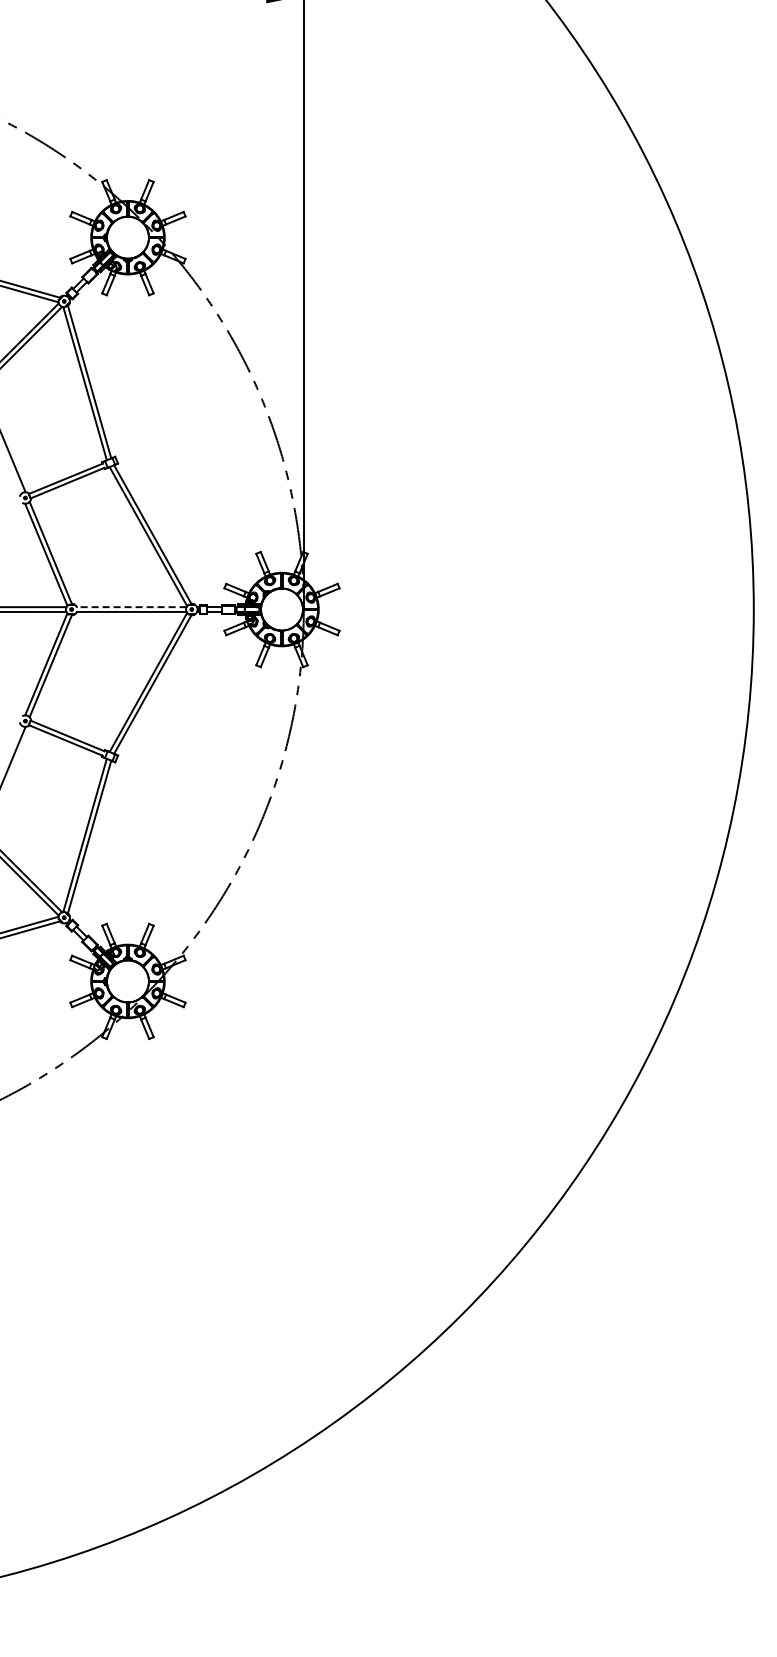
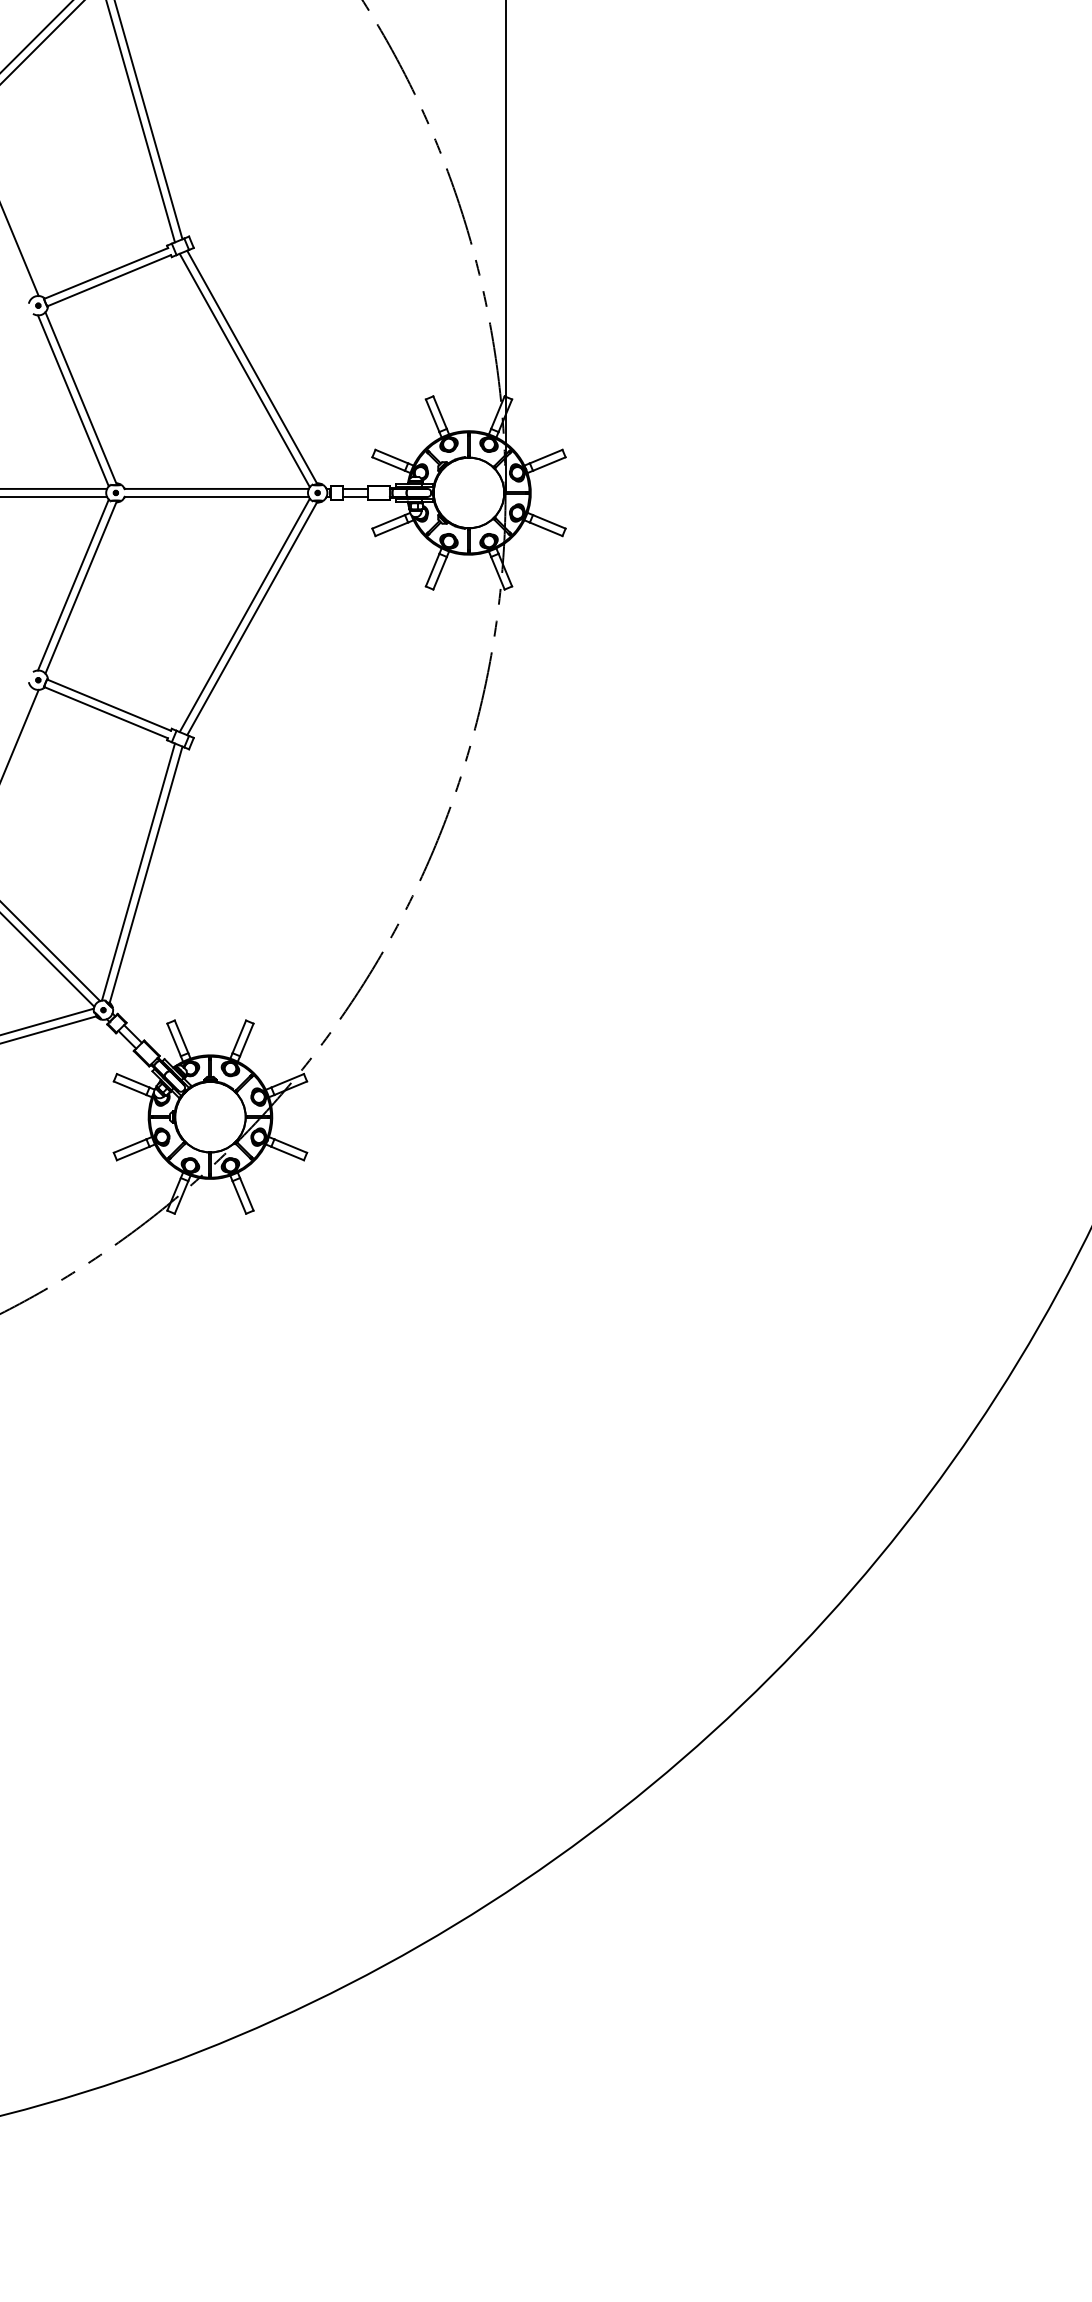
line: (131, 607) -> (216, 489), dashed -> solid

